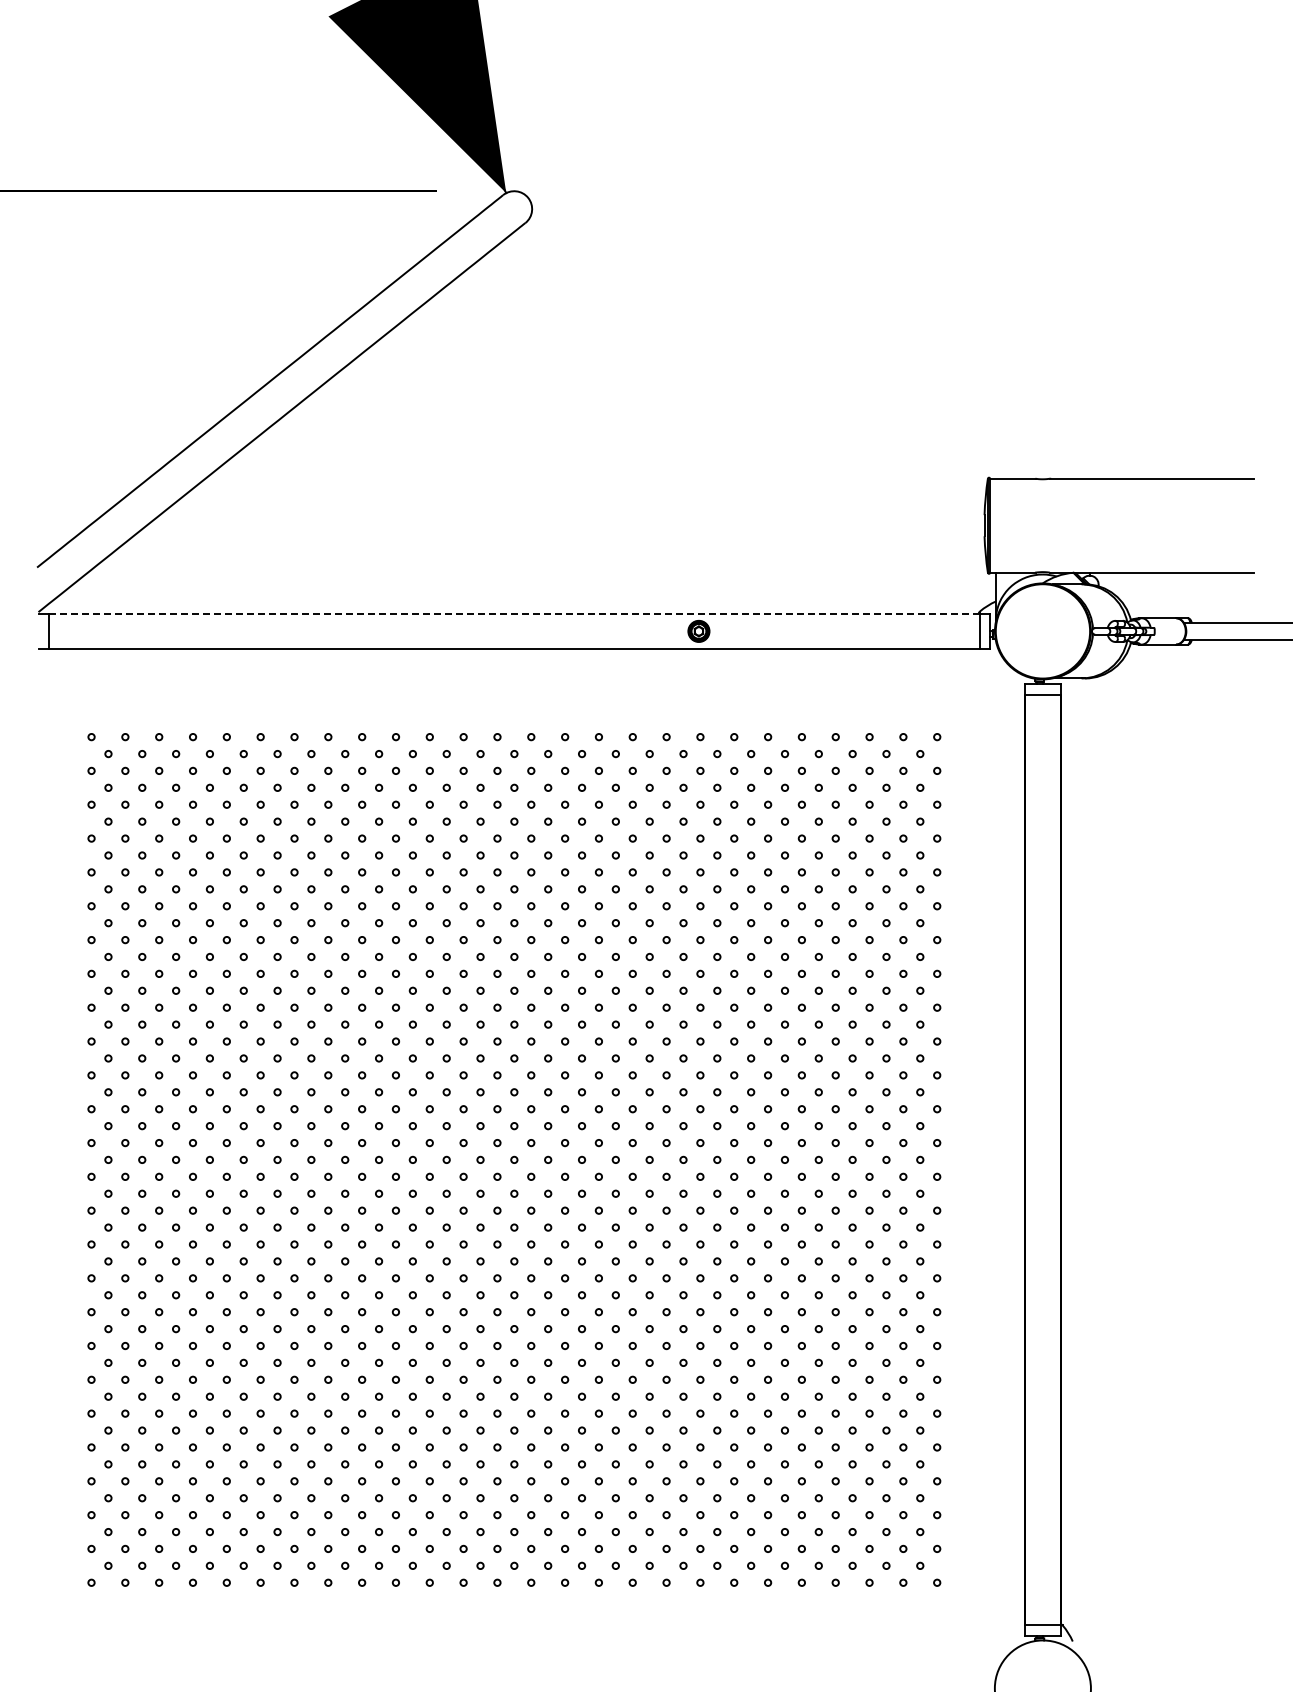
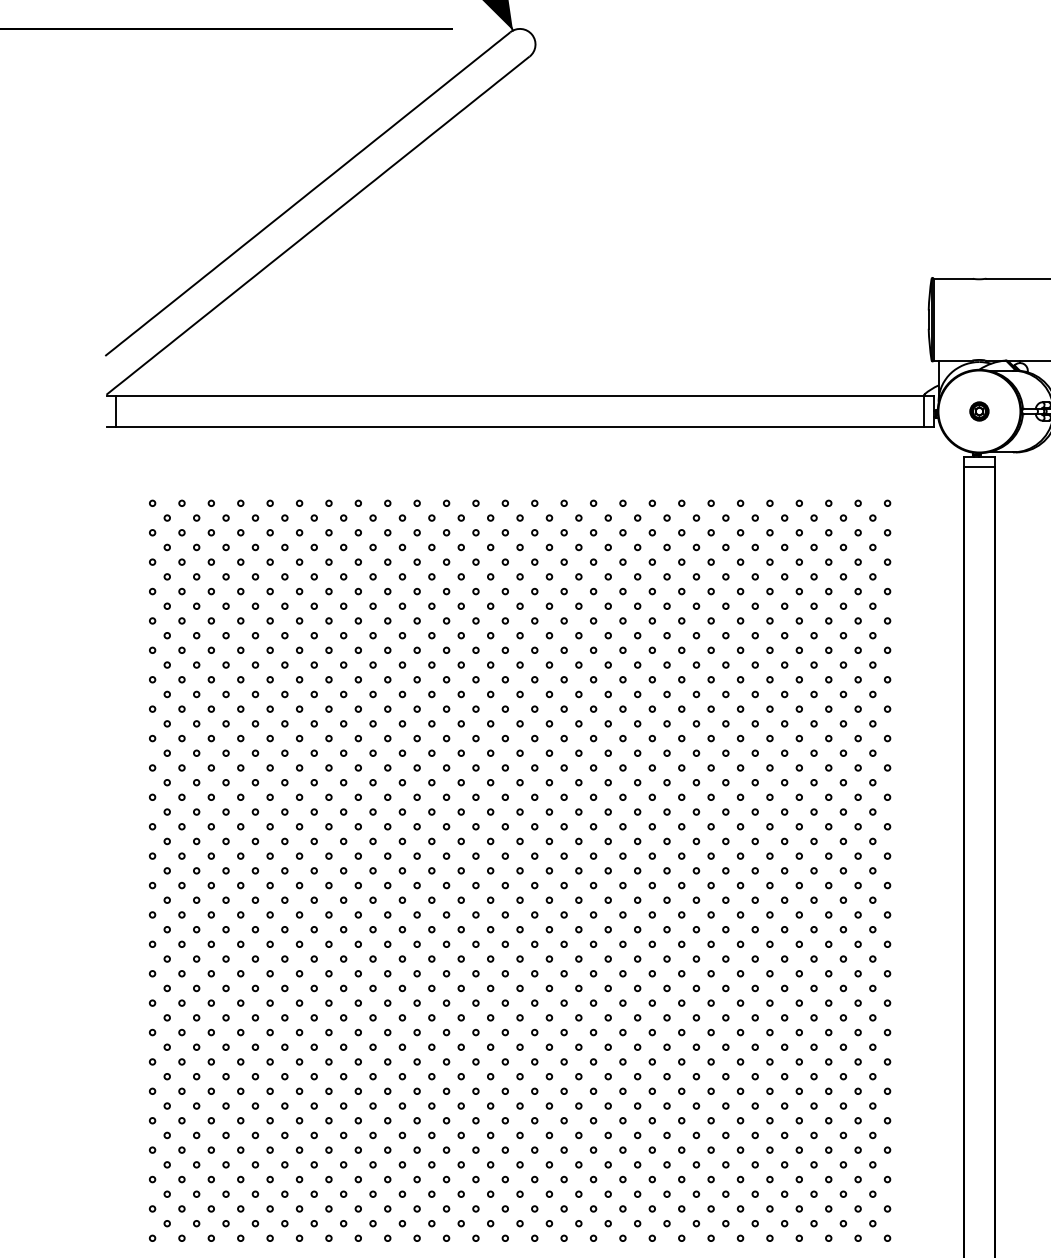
line: (513, 613) -> (519, 395), dashed -> solid
part: (698, 631) -> (979, 411), moved

